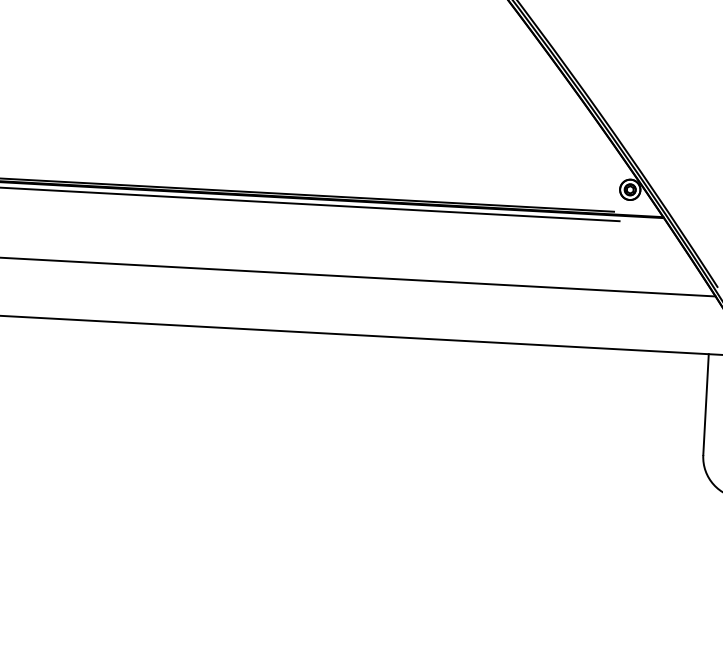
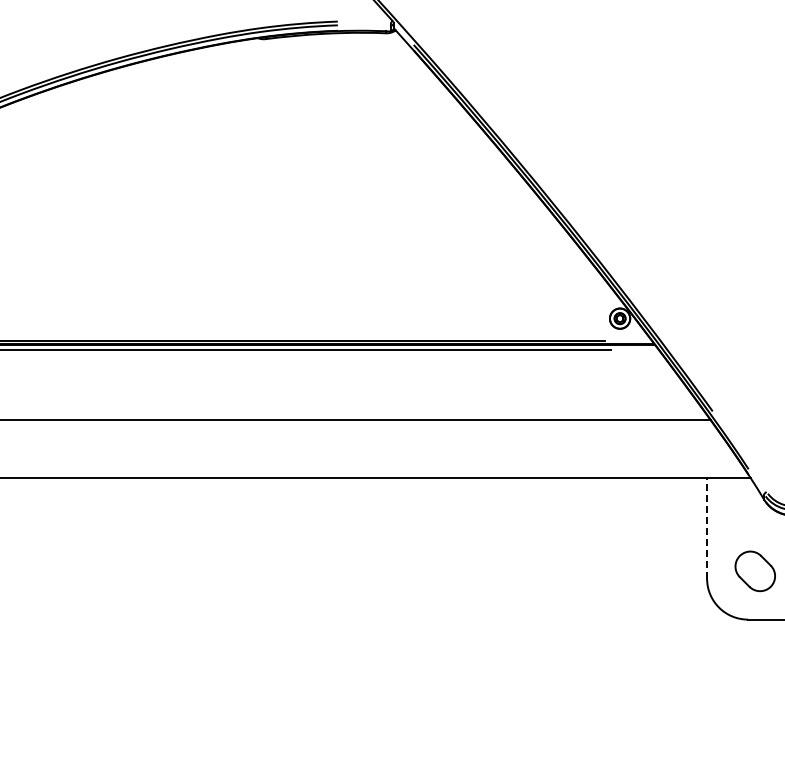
line: (706, 403) -> (707, 527), solid -> dashed

